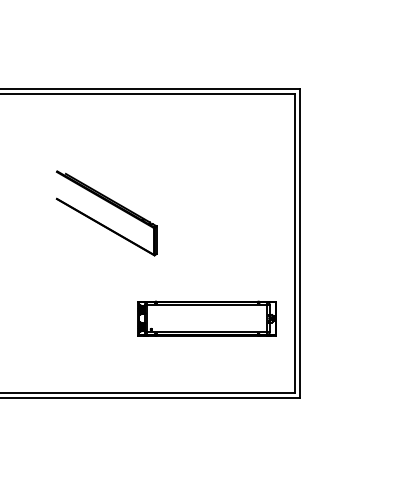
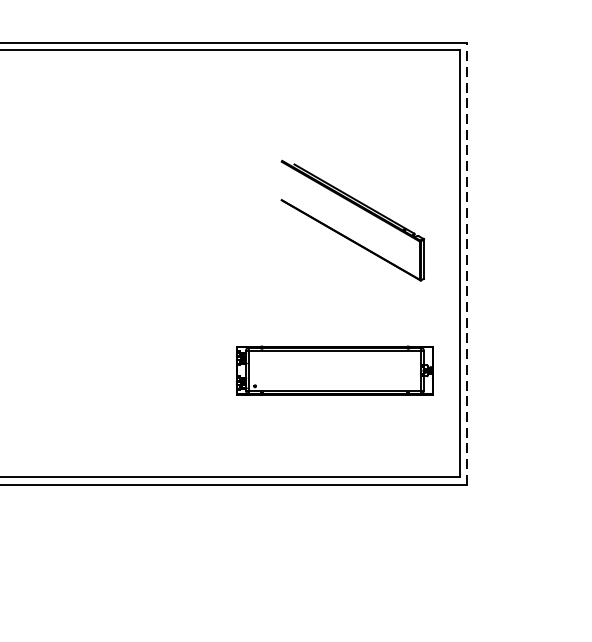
part: (112, 205) -> (360, 209), moved
line: (299, 243) -> (466, 263), solid -> dashed

